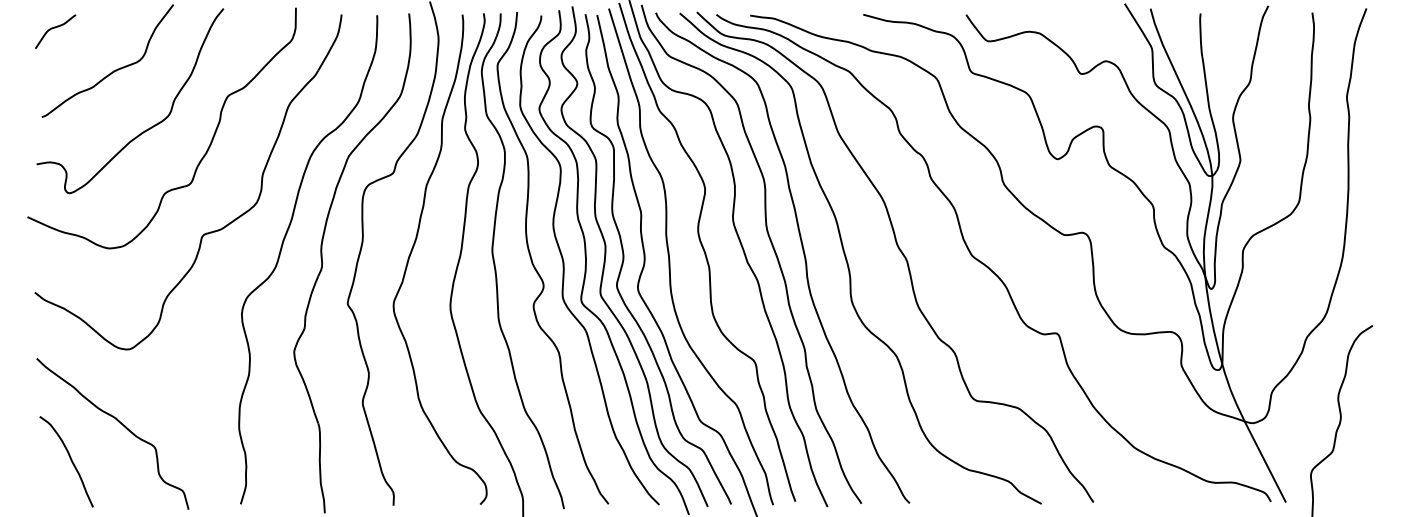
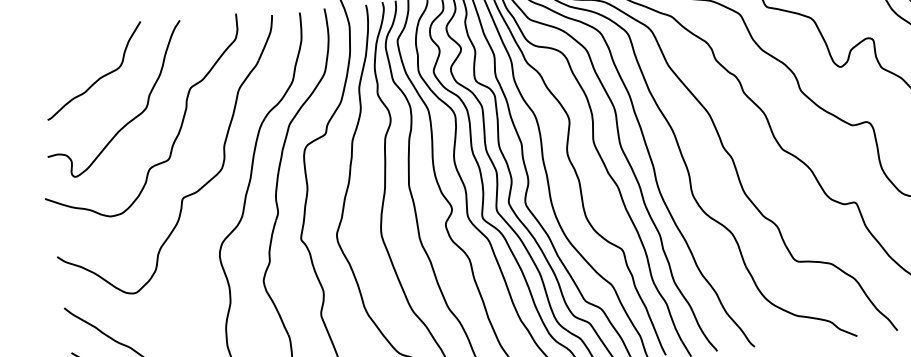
curve: (55, 28) -> (50, 50), removed

